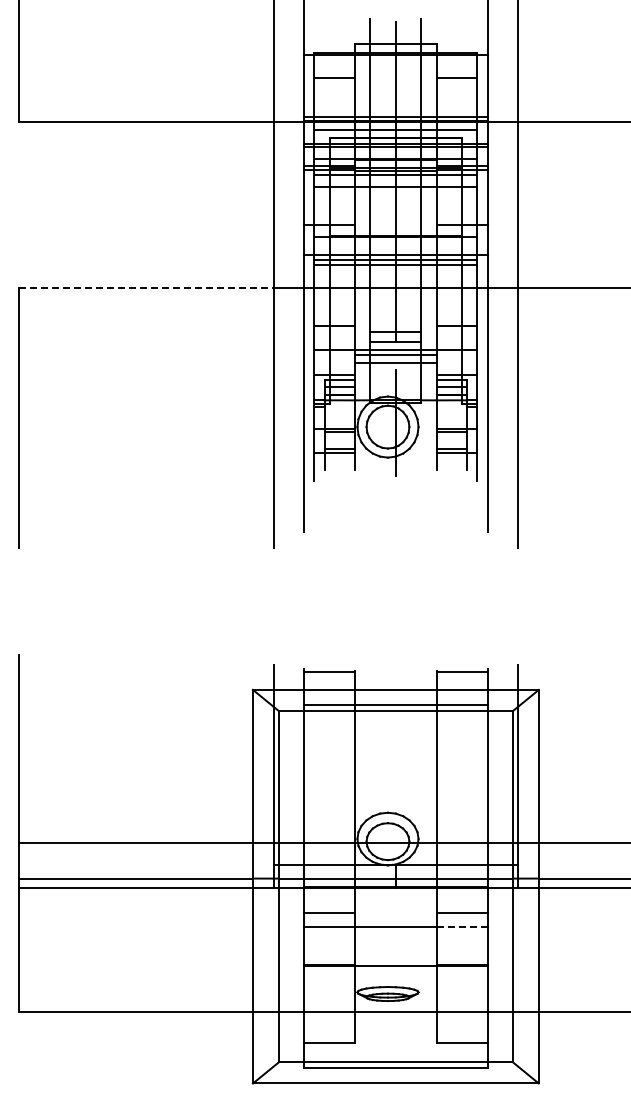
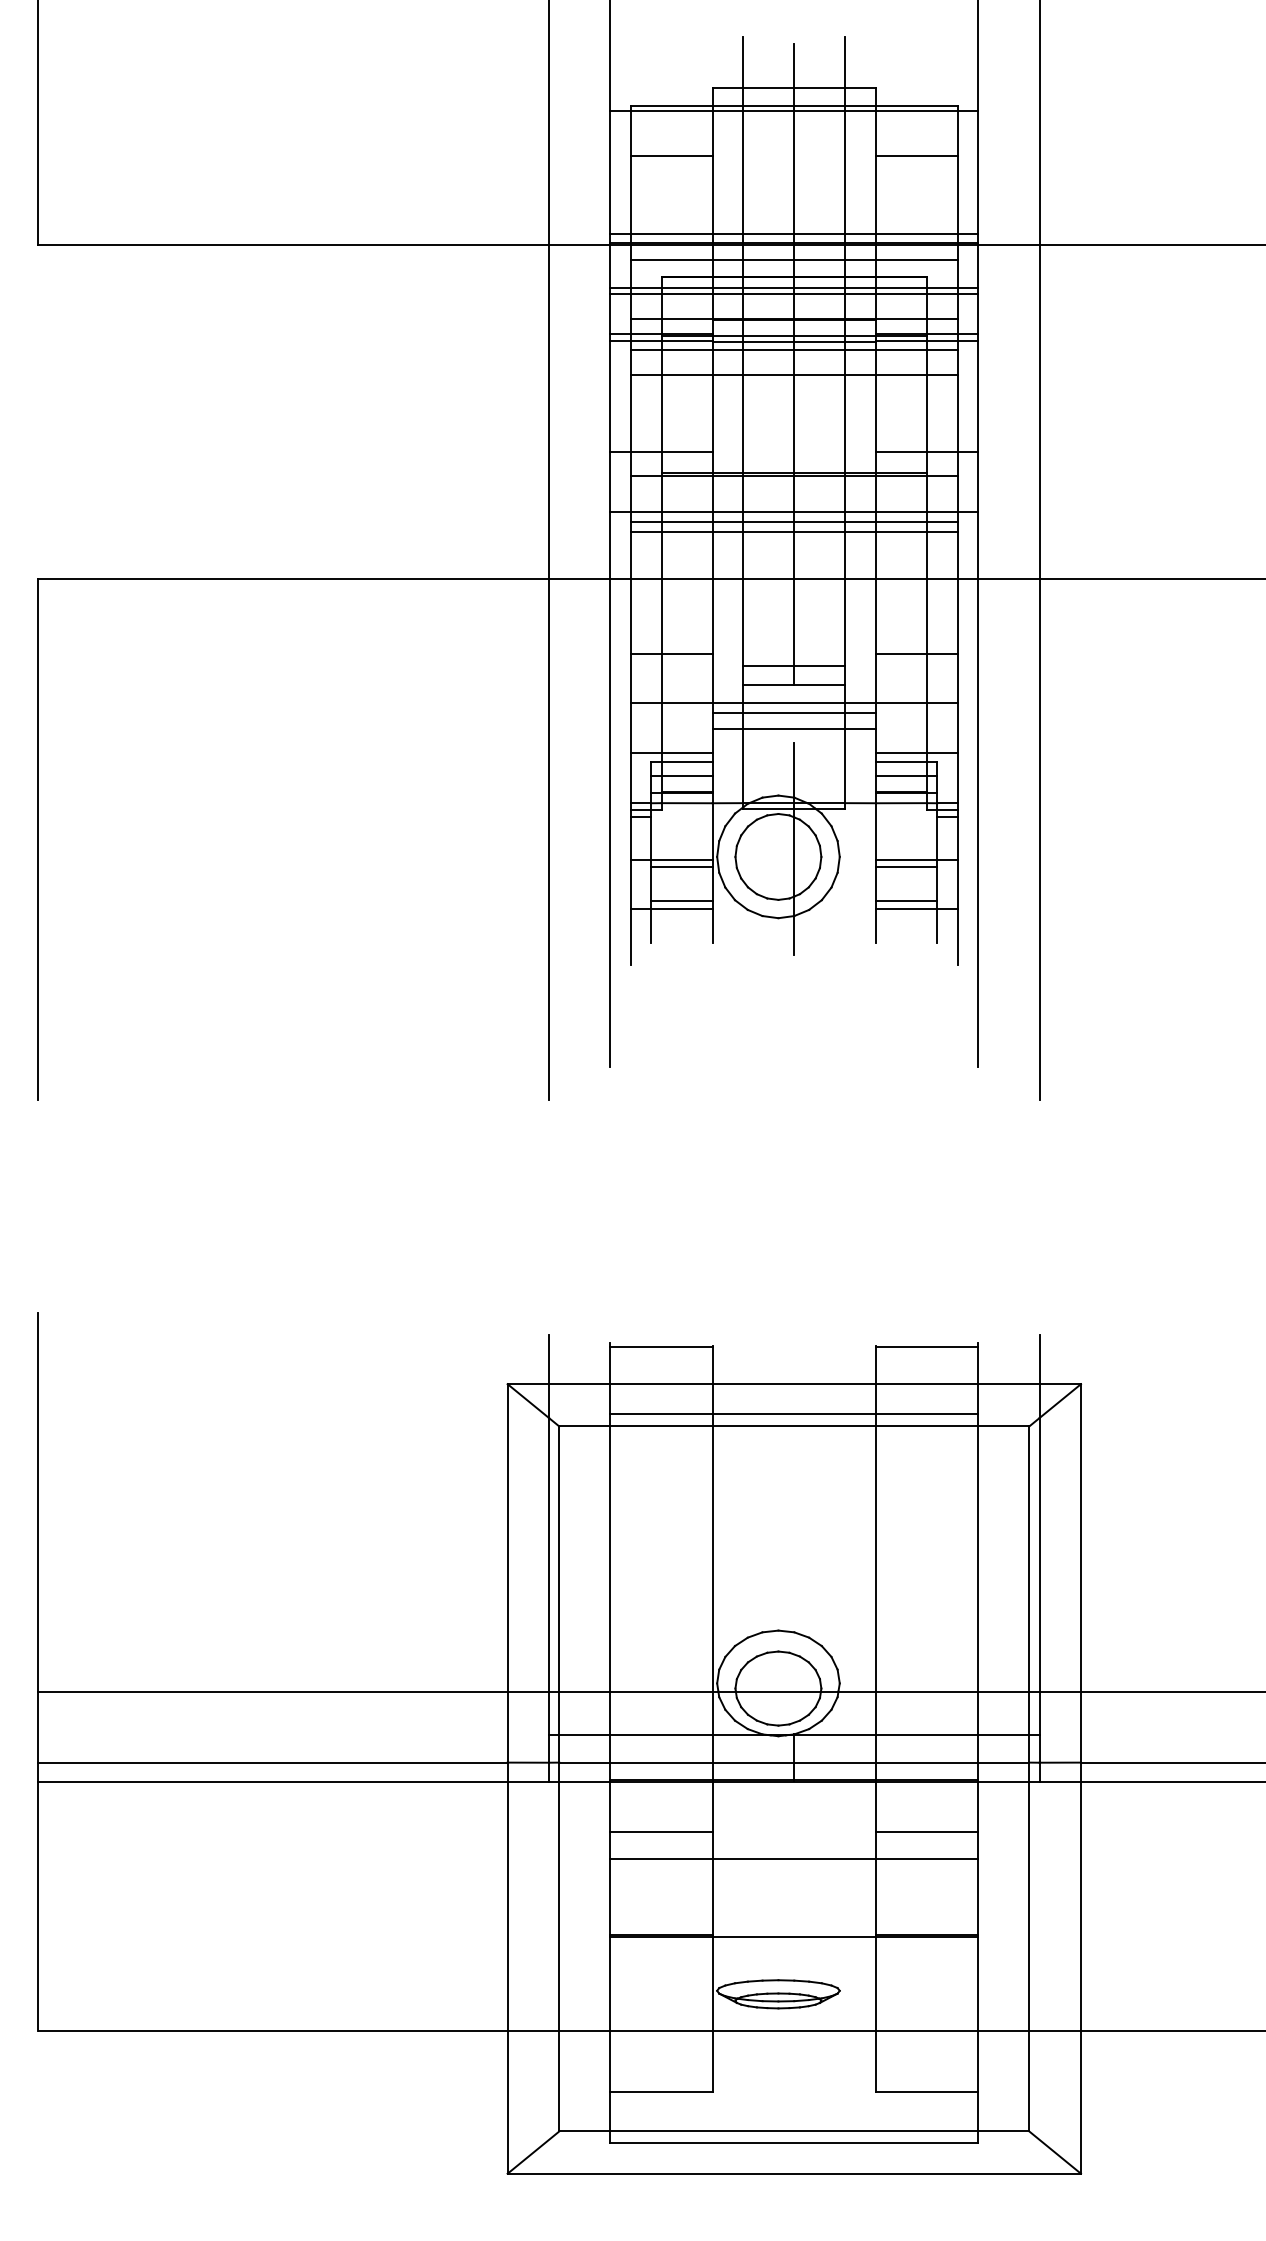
line: (146, 288) -> (293, 578), dashed -> solid
line: (462, 926) -> (927, 1858), dashed -> solid

